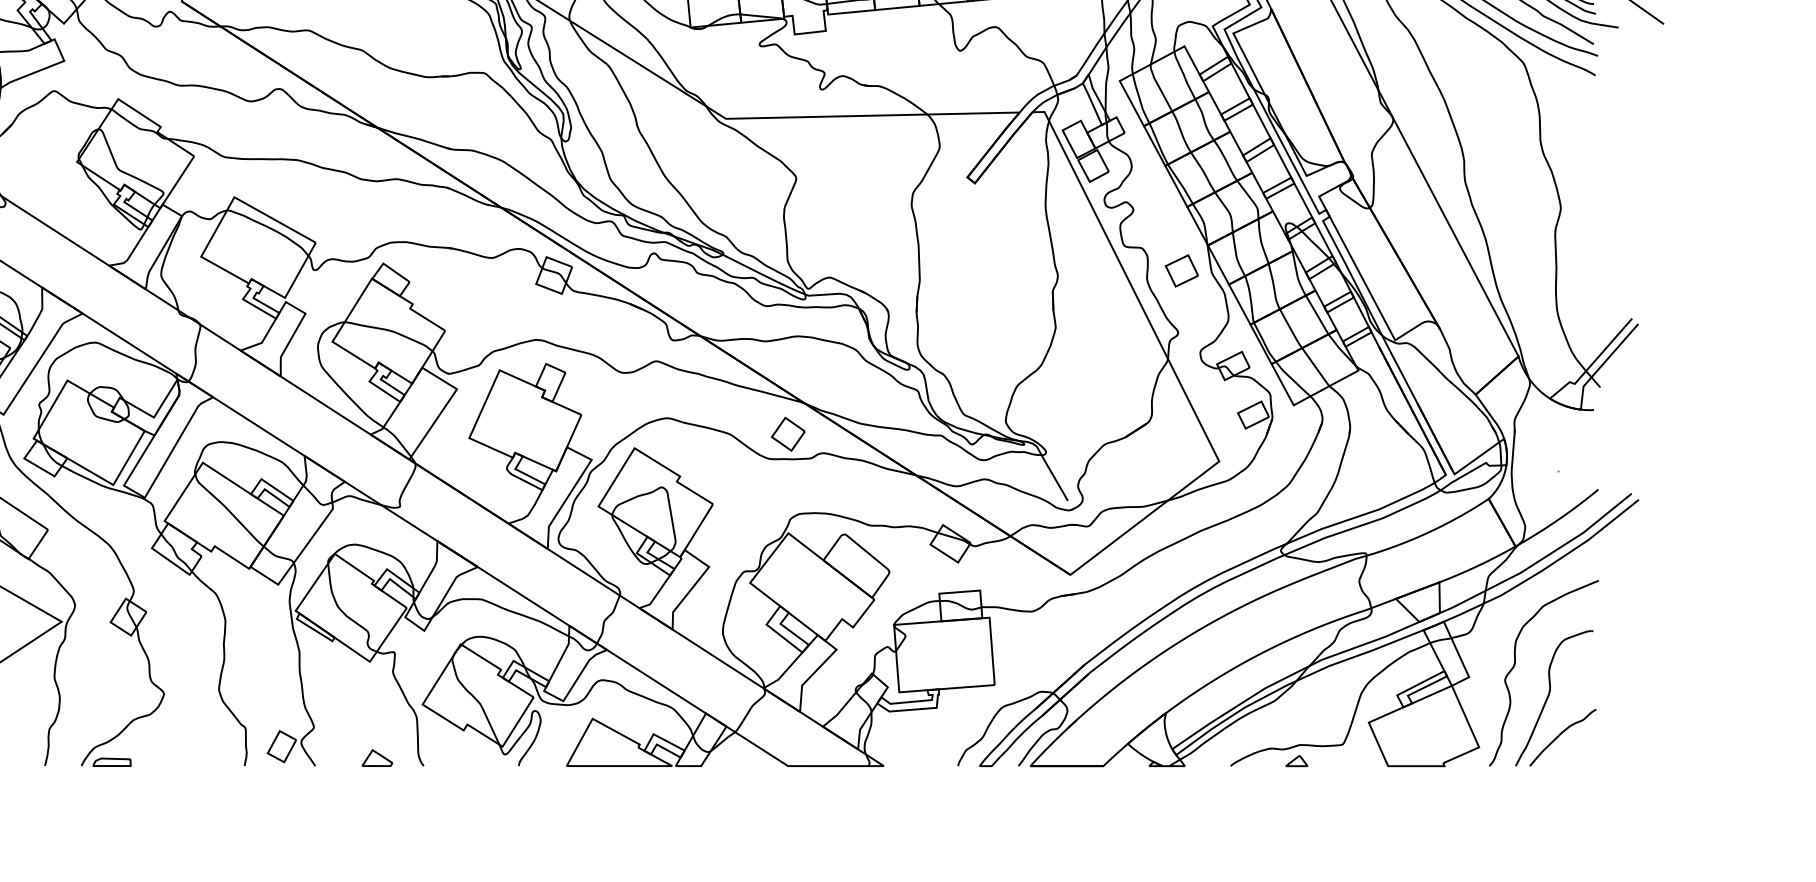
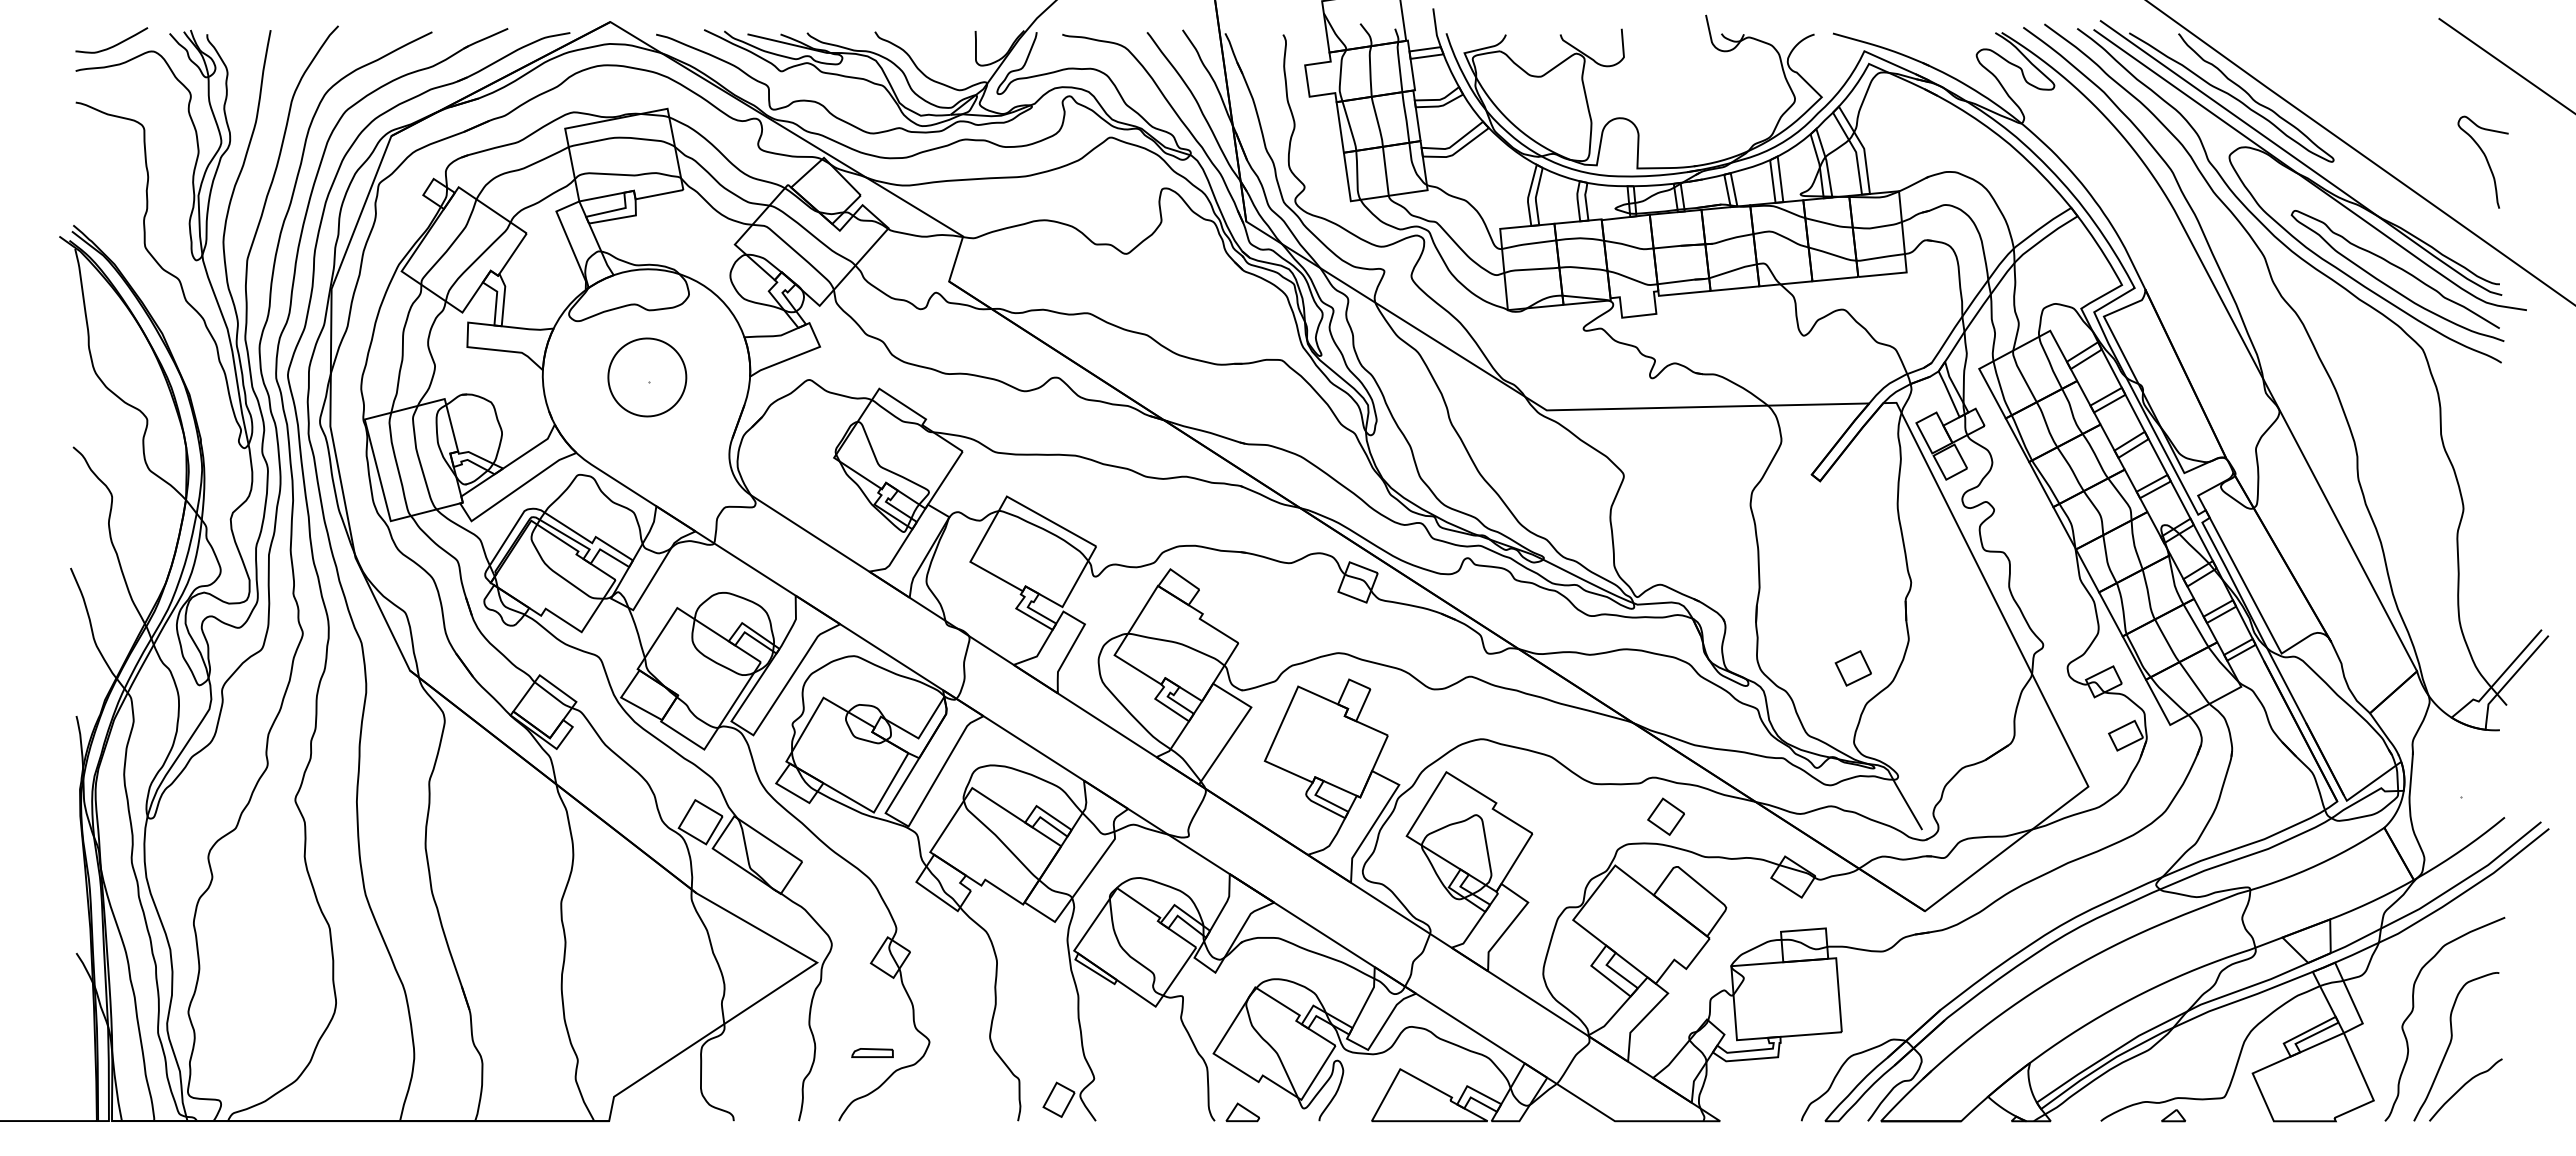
part: (1181, 271) -> (1852, 668), moved
part: (787, 434) -> (1665, 816), moved
part: (377, 758) -> (1242, 1112), moved
part: (112, 761) -> (872, 1052), moved

